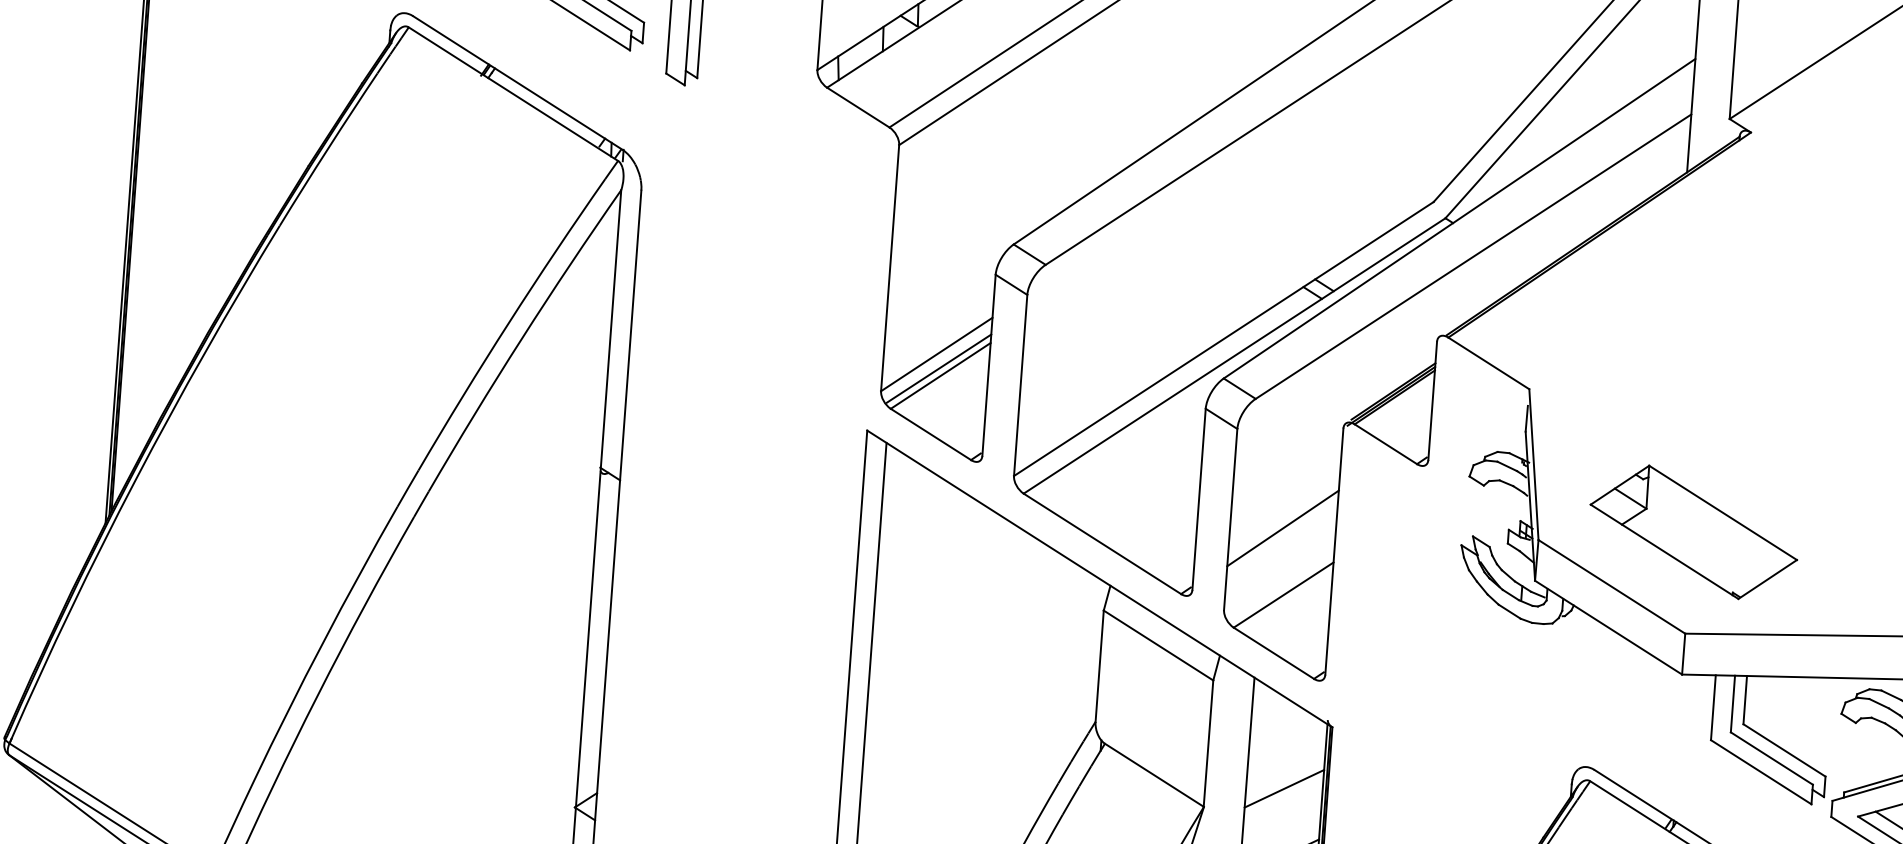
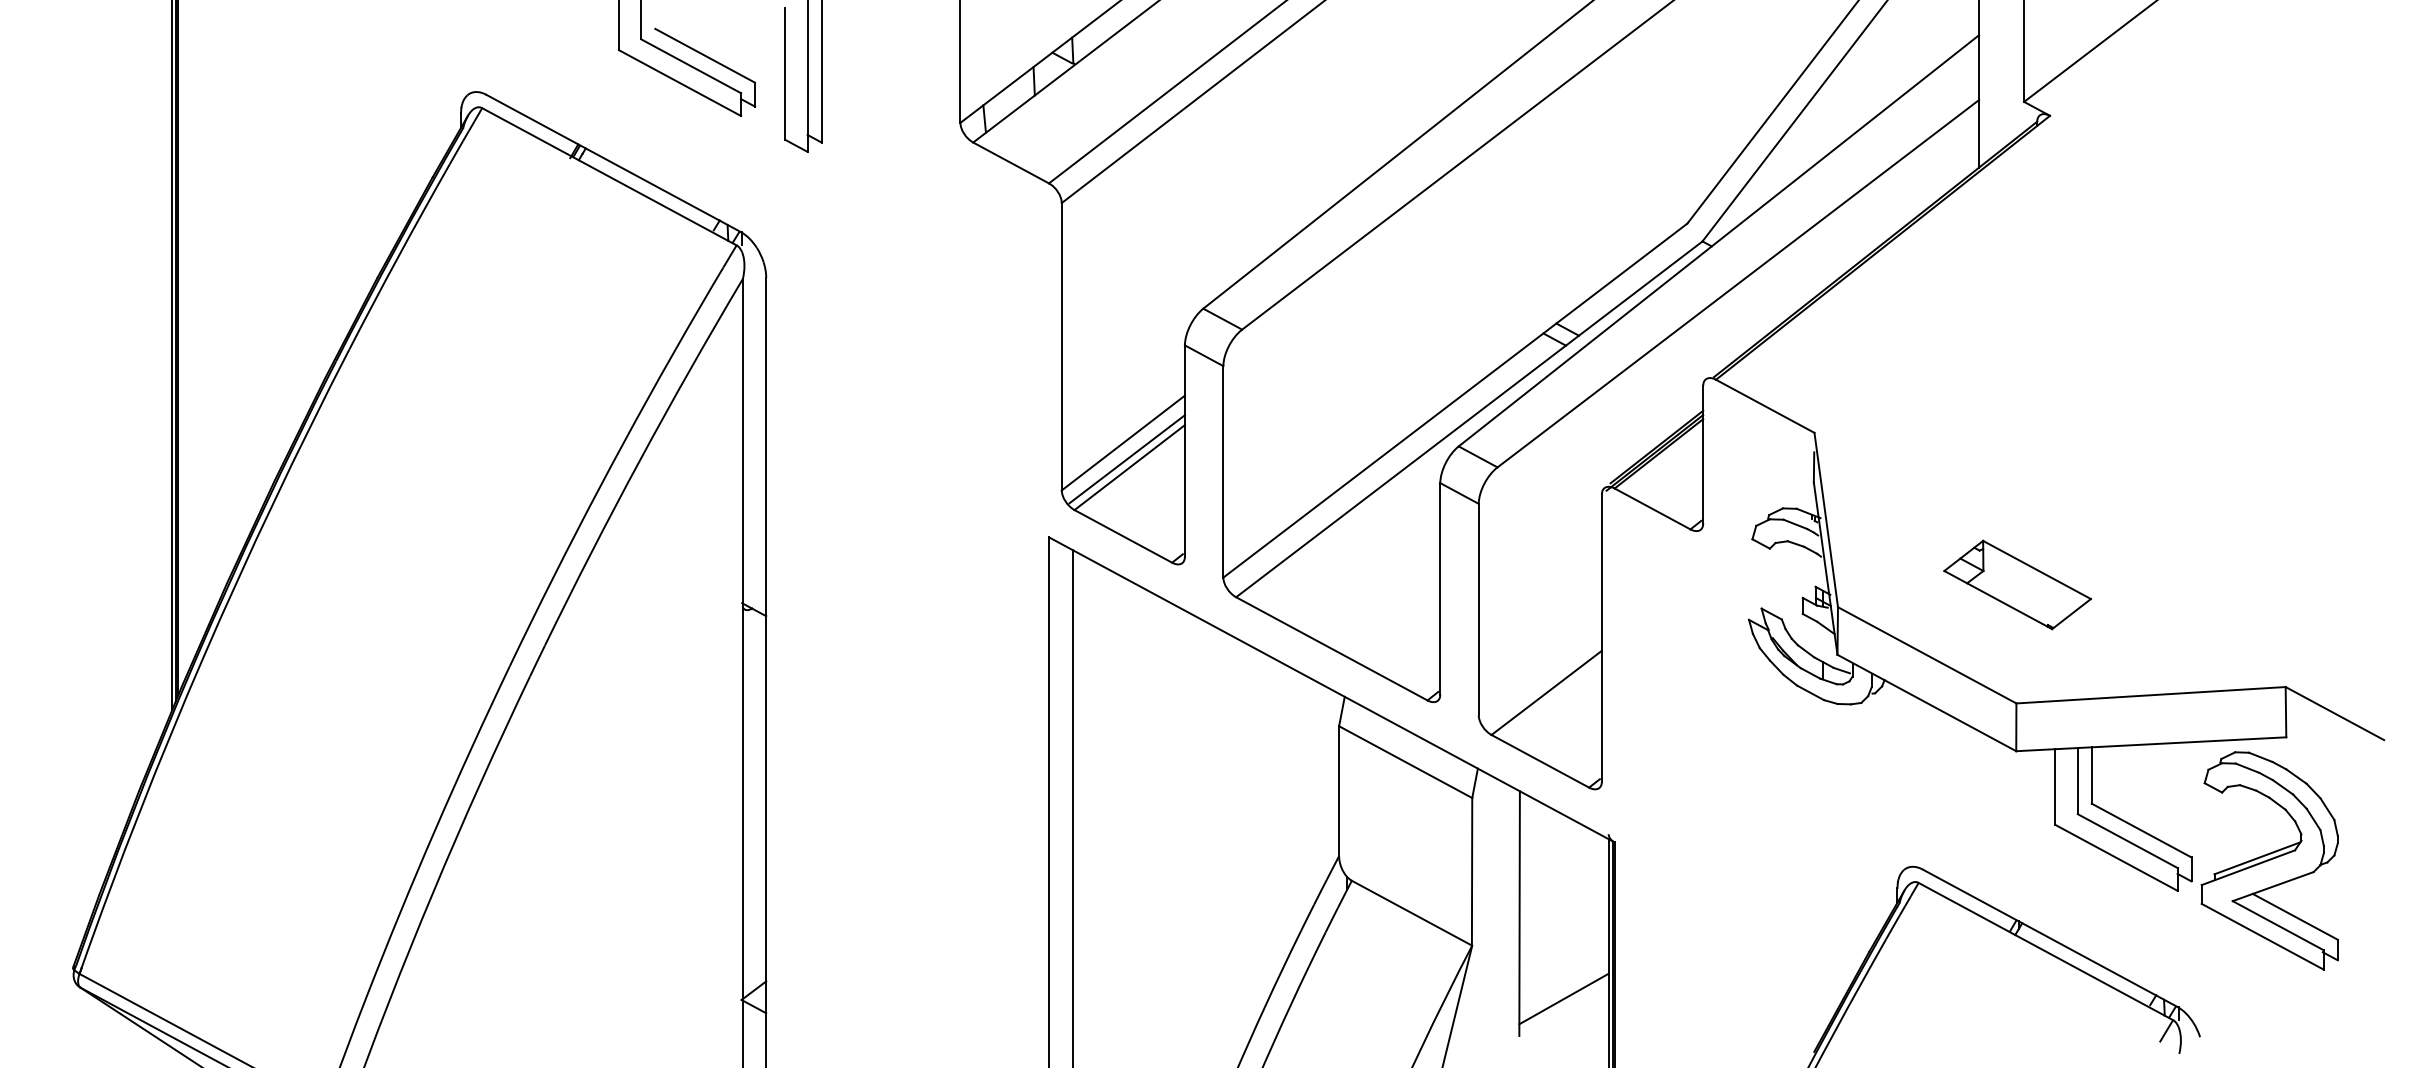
line: (1282, 528) -> (1539, 615), removed
part: (1693, 531) -> (2017, 584), size x0.6
line: (1283, 788) -> (1563, 917), removed

